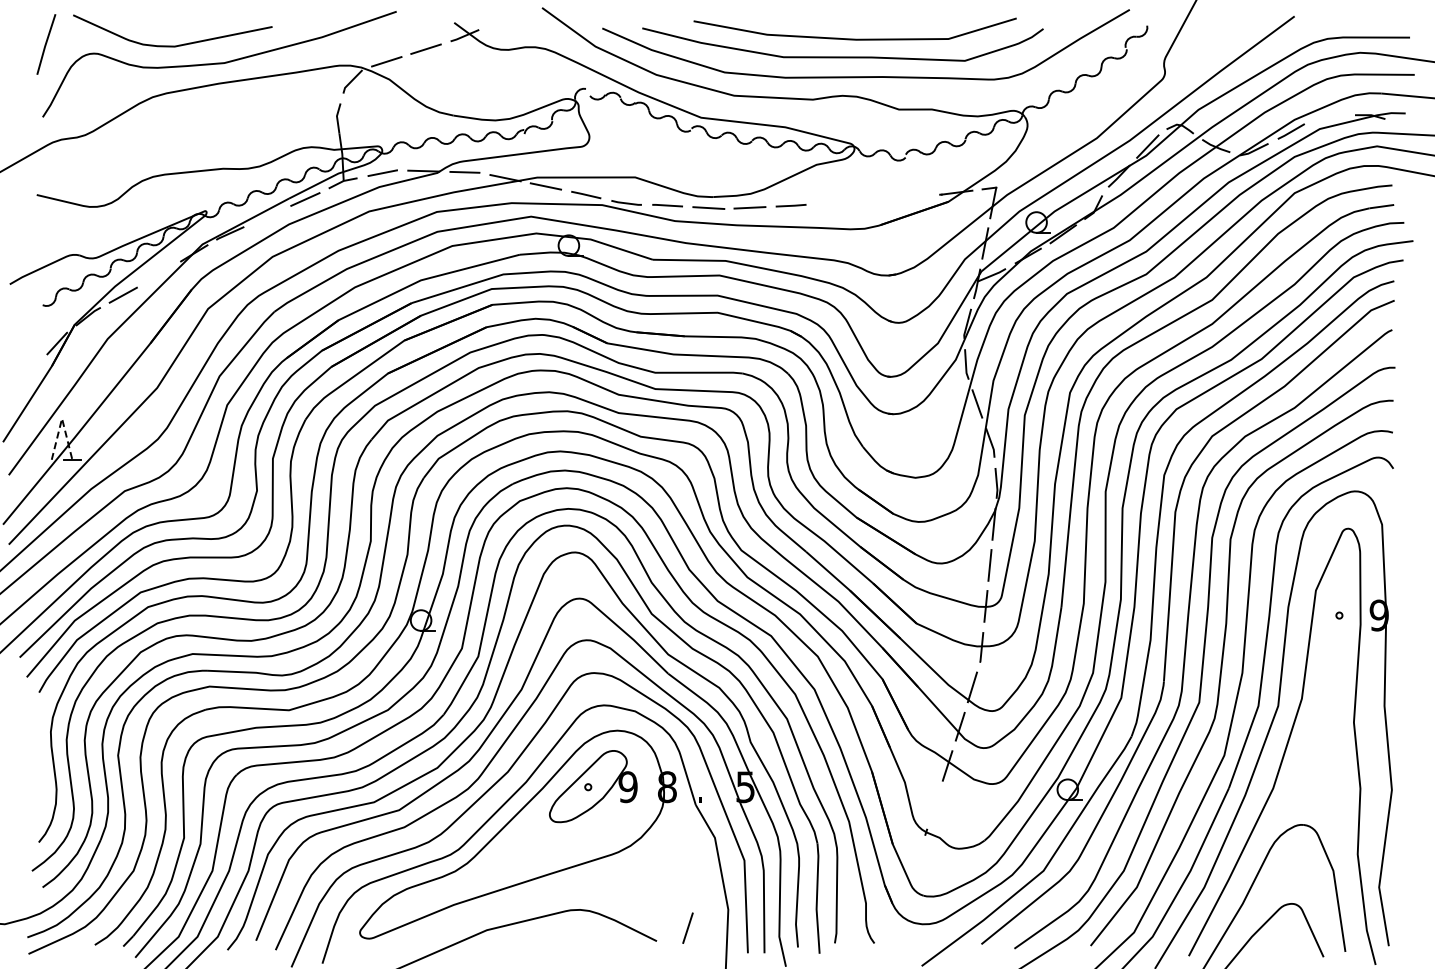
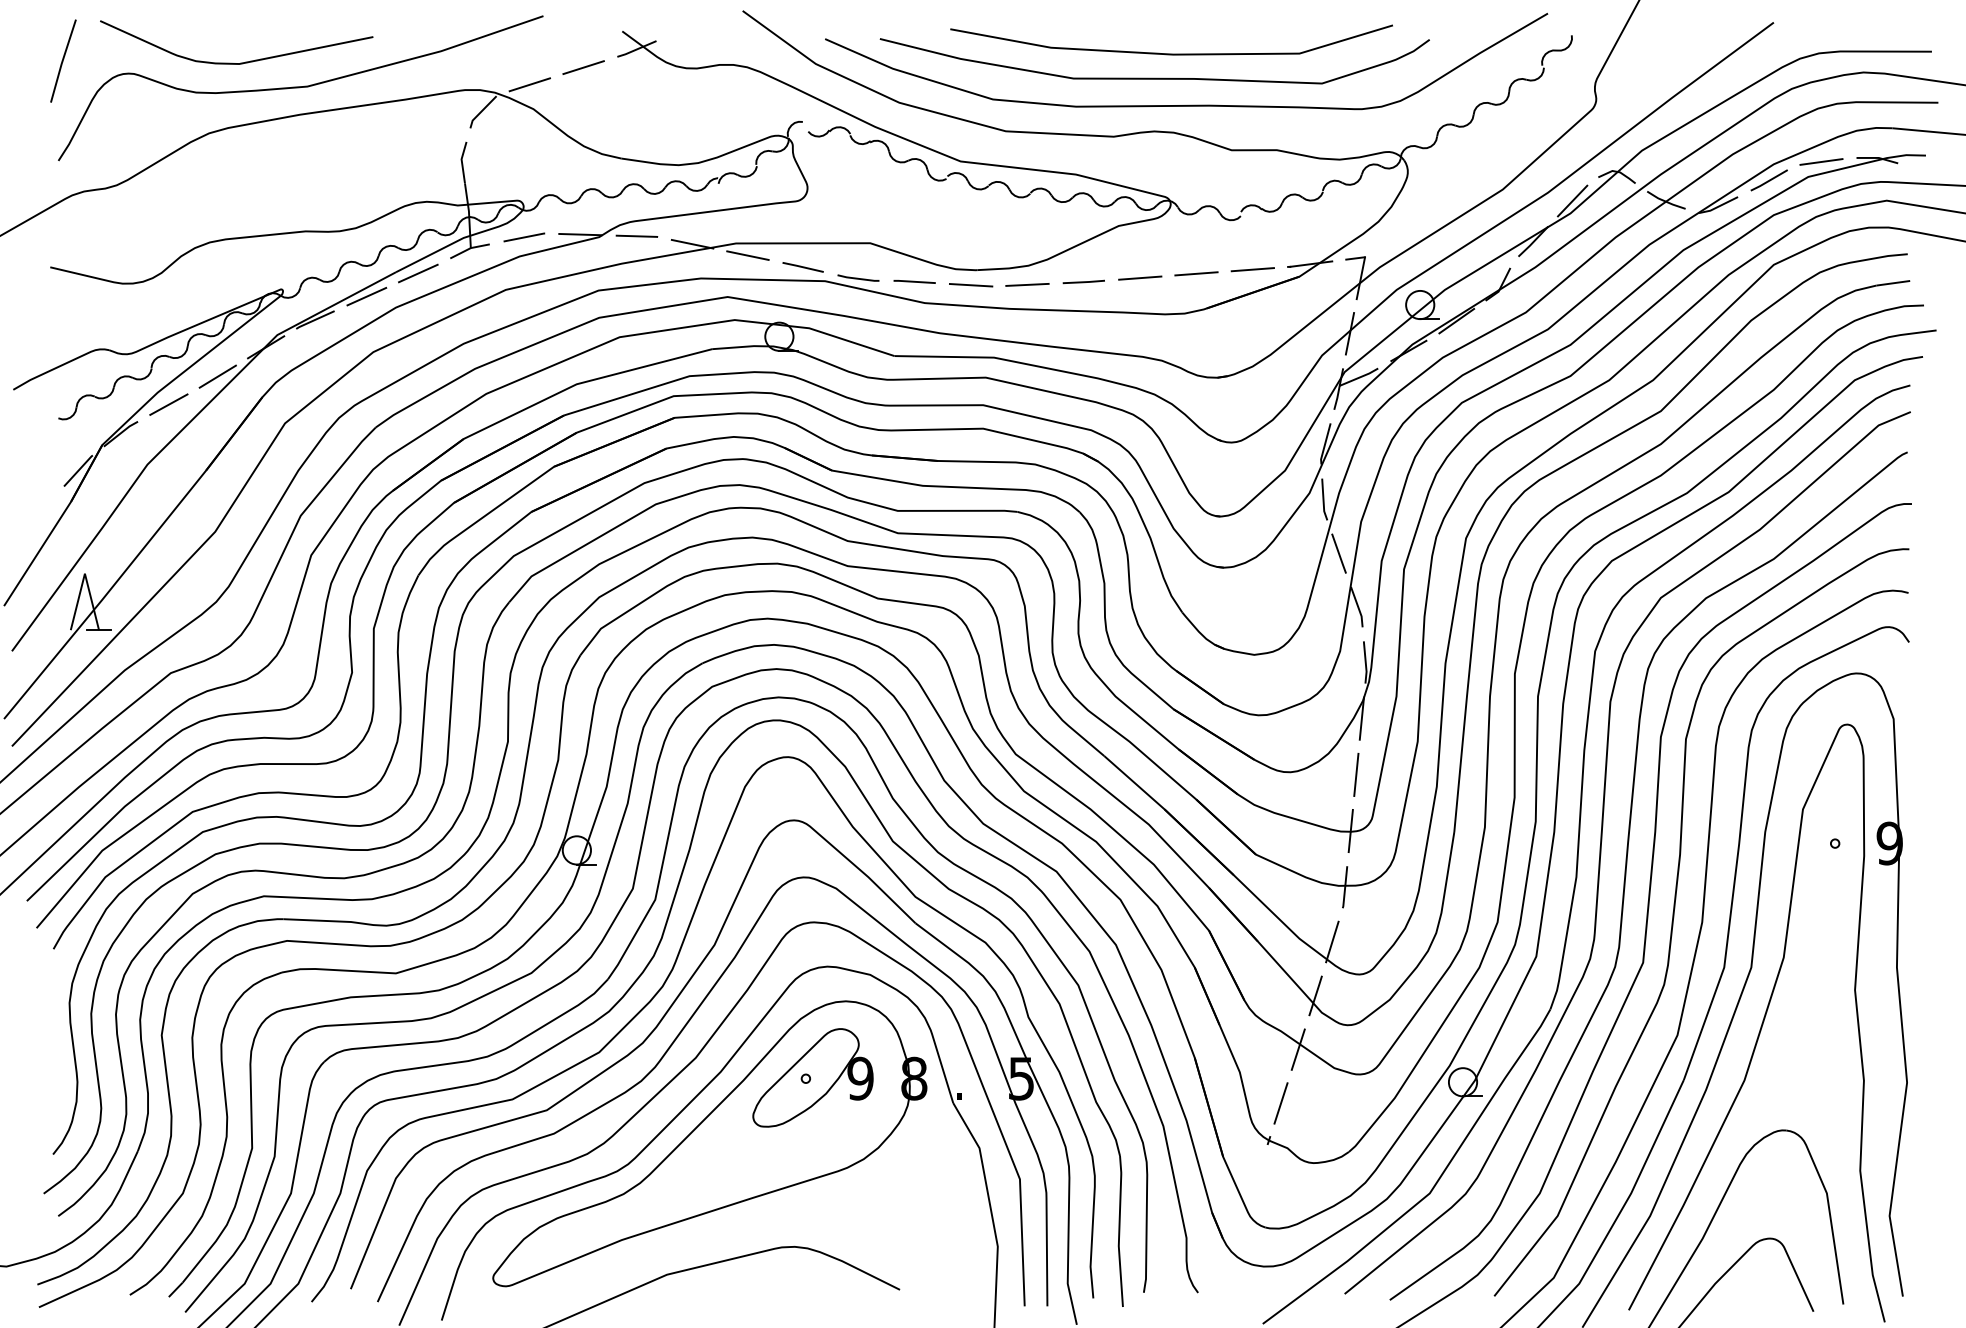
line: (1329, 118) -> (1821, 162), added
line: (914, 196) -> (1252, 269), added
line: (872, 199) -> (1195, 273), added
line: (831, 202) -> (1139, 277), added
line: (267, 216) -> (366, 296), added
line: (158, 274) -> (217, 376), added
line: (62, 418) -> (85, 573), dashed -> solid
line: (687, 927) -> (1280, 1102), moved

